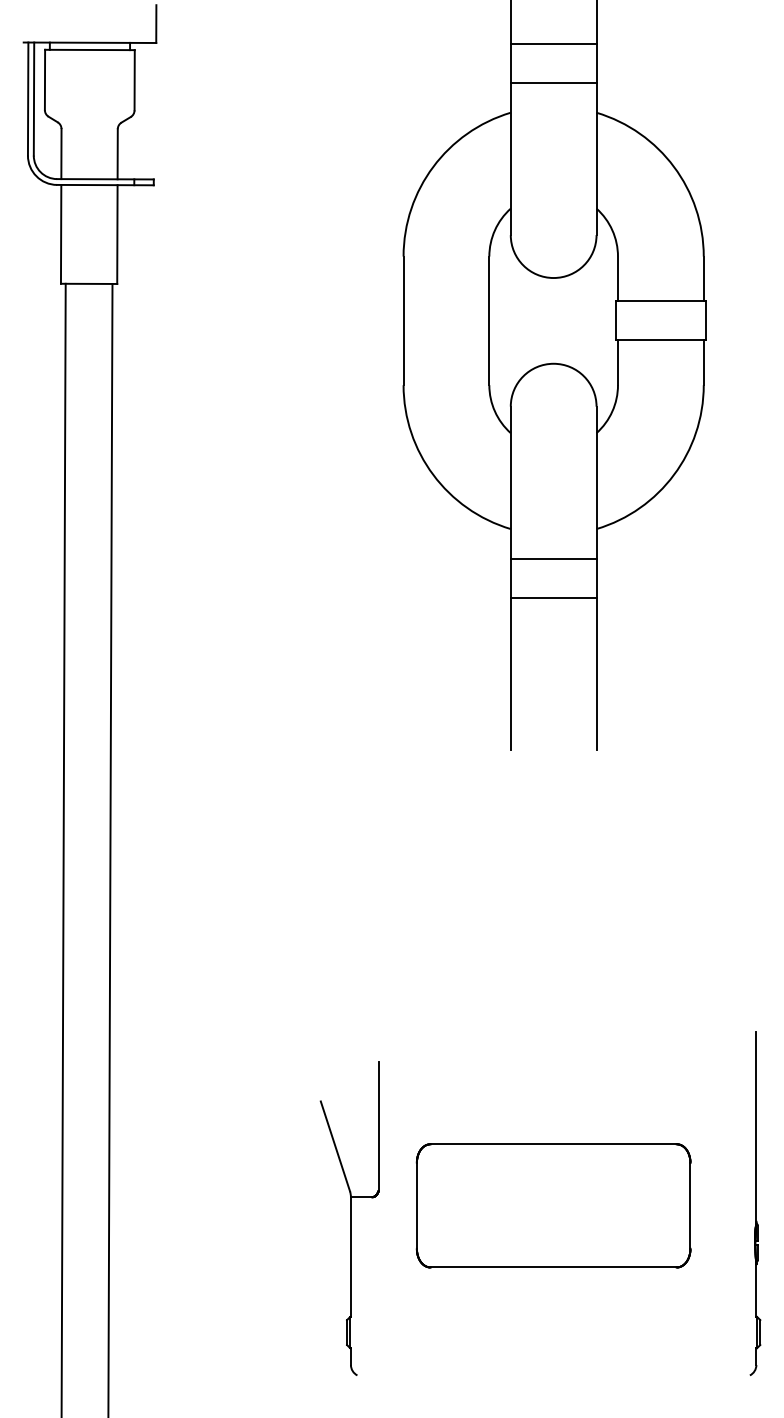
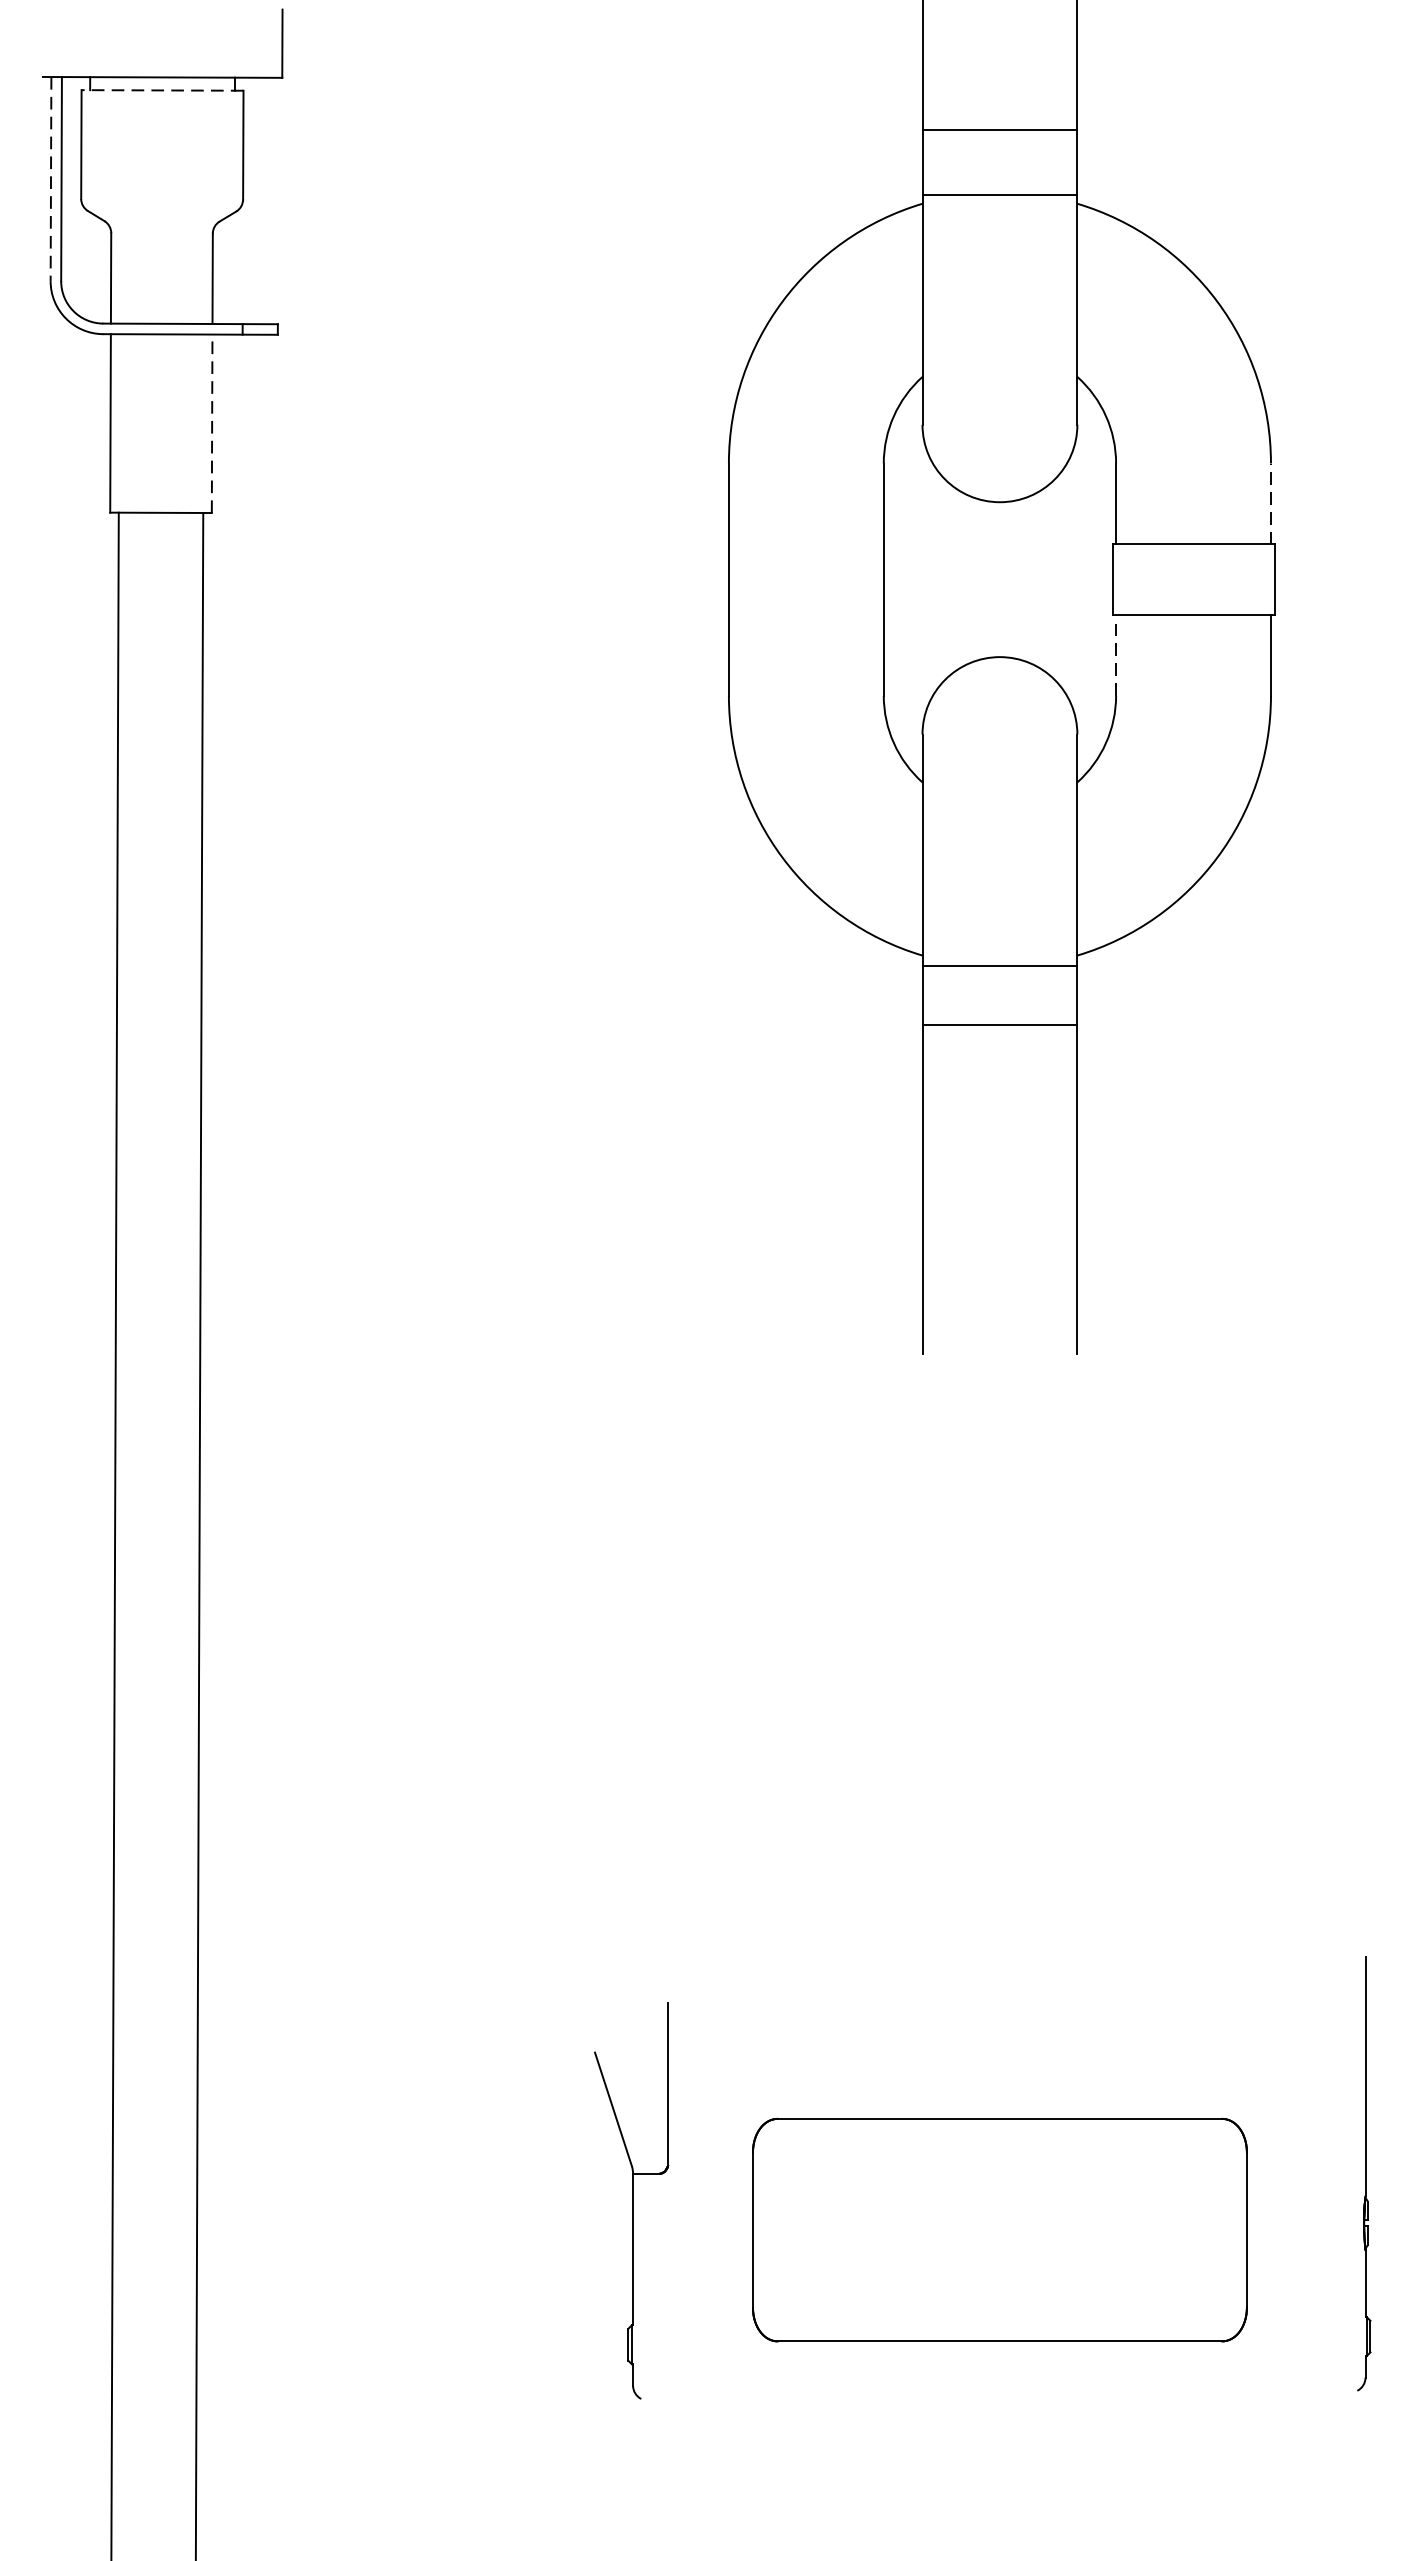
line: (553, 44) -> (999, 131), moved
line: (89, 49) -> (161, 89), solid -> dashed
line: (553, 83) -> (999, 196), moved
line: (28, 99) -> (51, 179), solid -> dashed
line: (117, 234) -> (212, 423), solid -> dashed
line: (703, 278) -> (1270, 503), solid -> dashed
line: (617, 362) -> (1115, 654), solid -> dashed
line: (553, 558) -> (999, 965), moved
line: (553, 597) -> (999, 1024), moved
part: (755, 1203) -> (1364, 2173), size x0.7
part: (553, 1205) -> (999, 2229), moved
part: (349, 1218) -> (631, 2200), size x0.7

